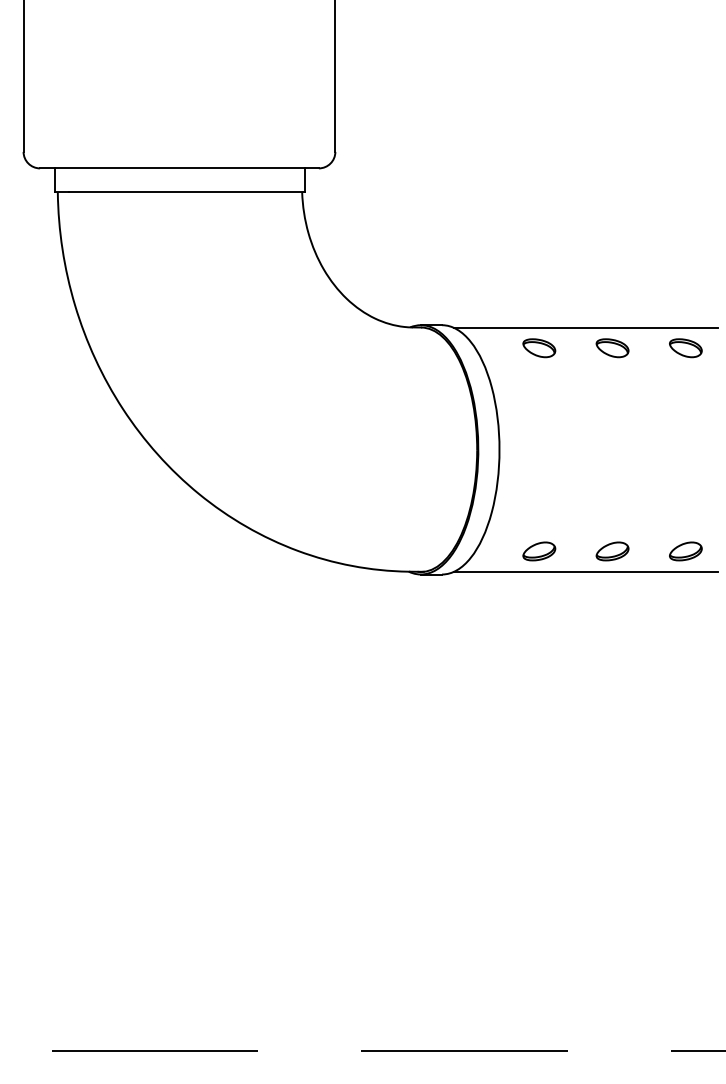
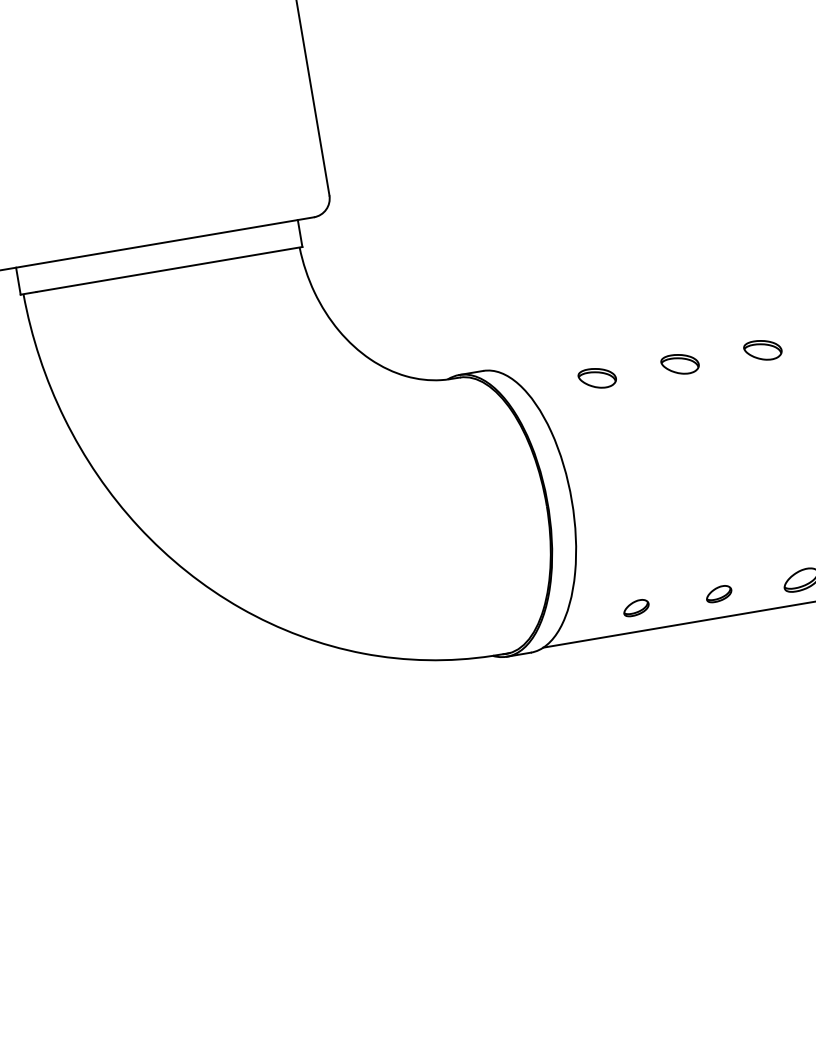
line: (585, 327) -> (645, 346), removed
part: (539, 551) -> (636, 608), size x0.7
part: (612, 551) -> (719, 594), size x0.7

